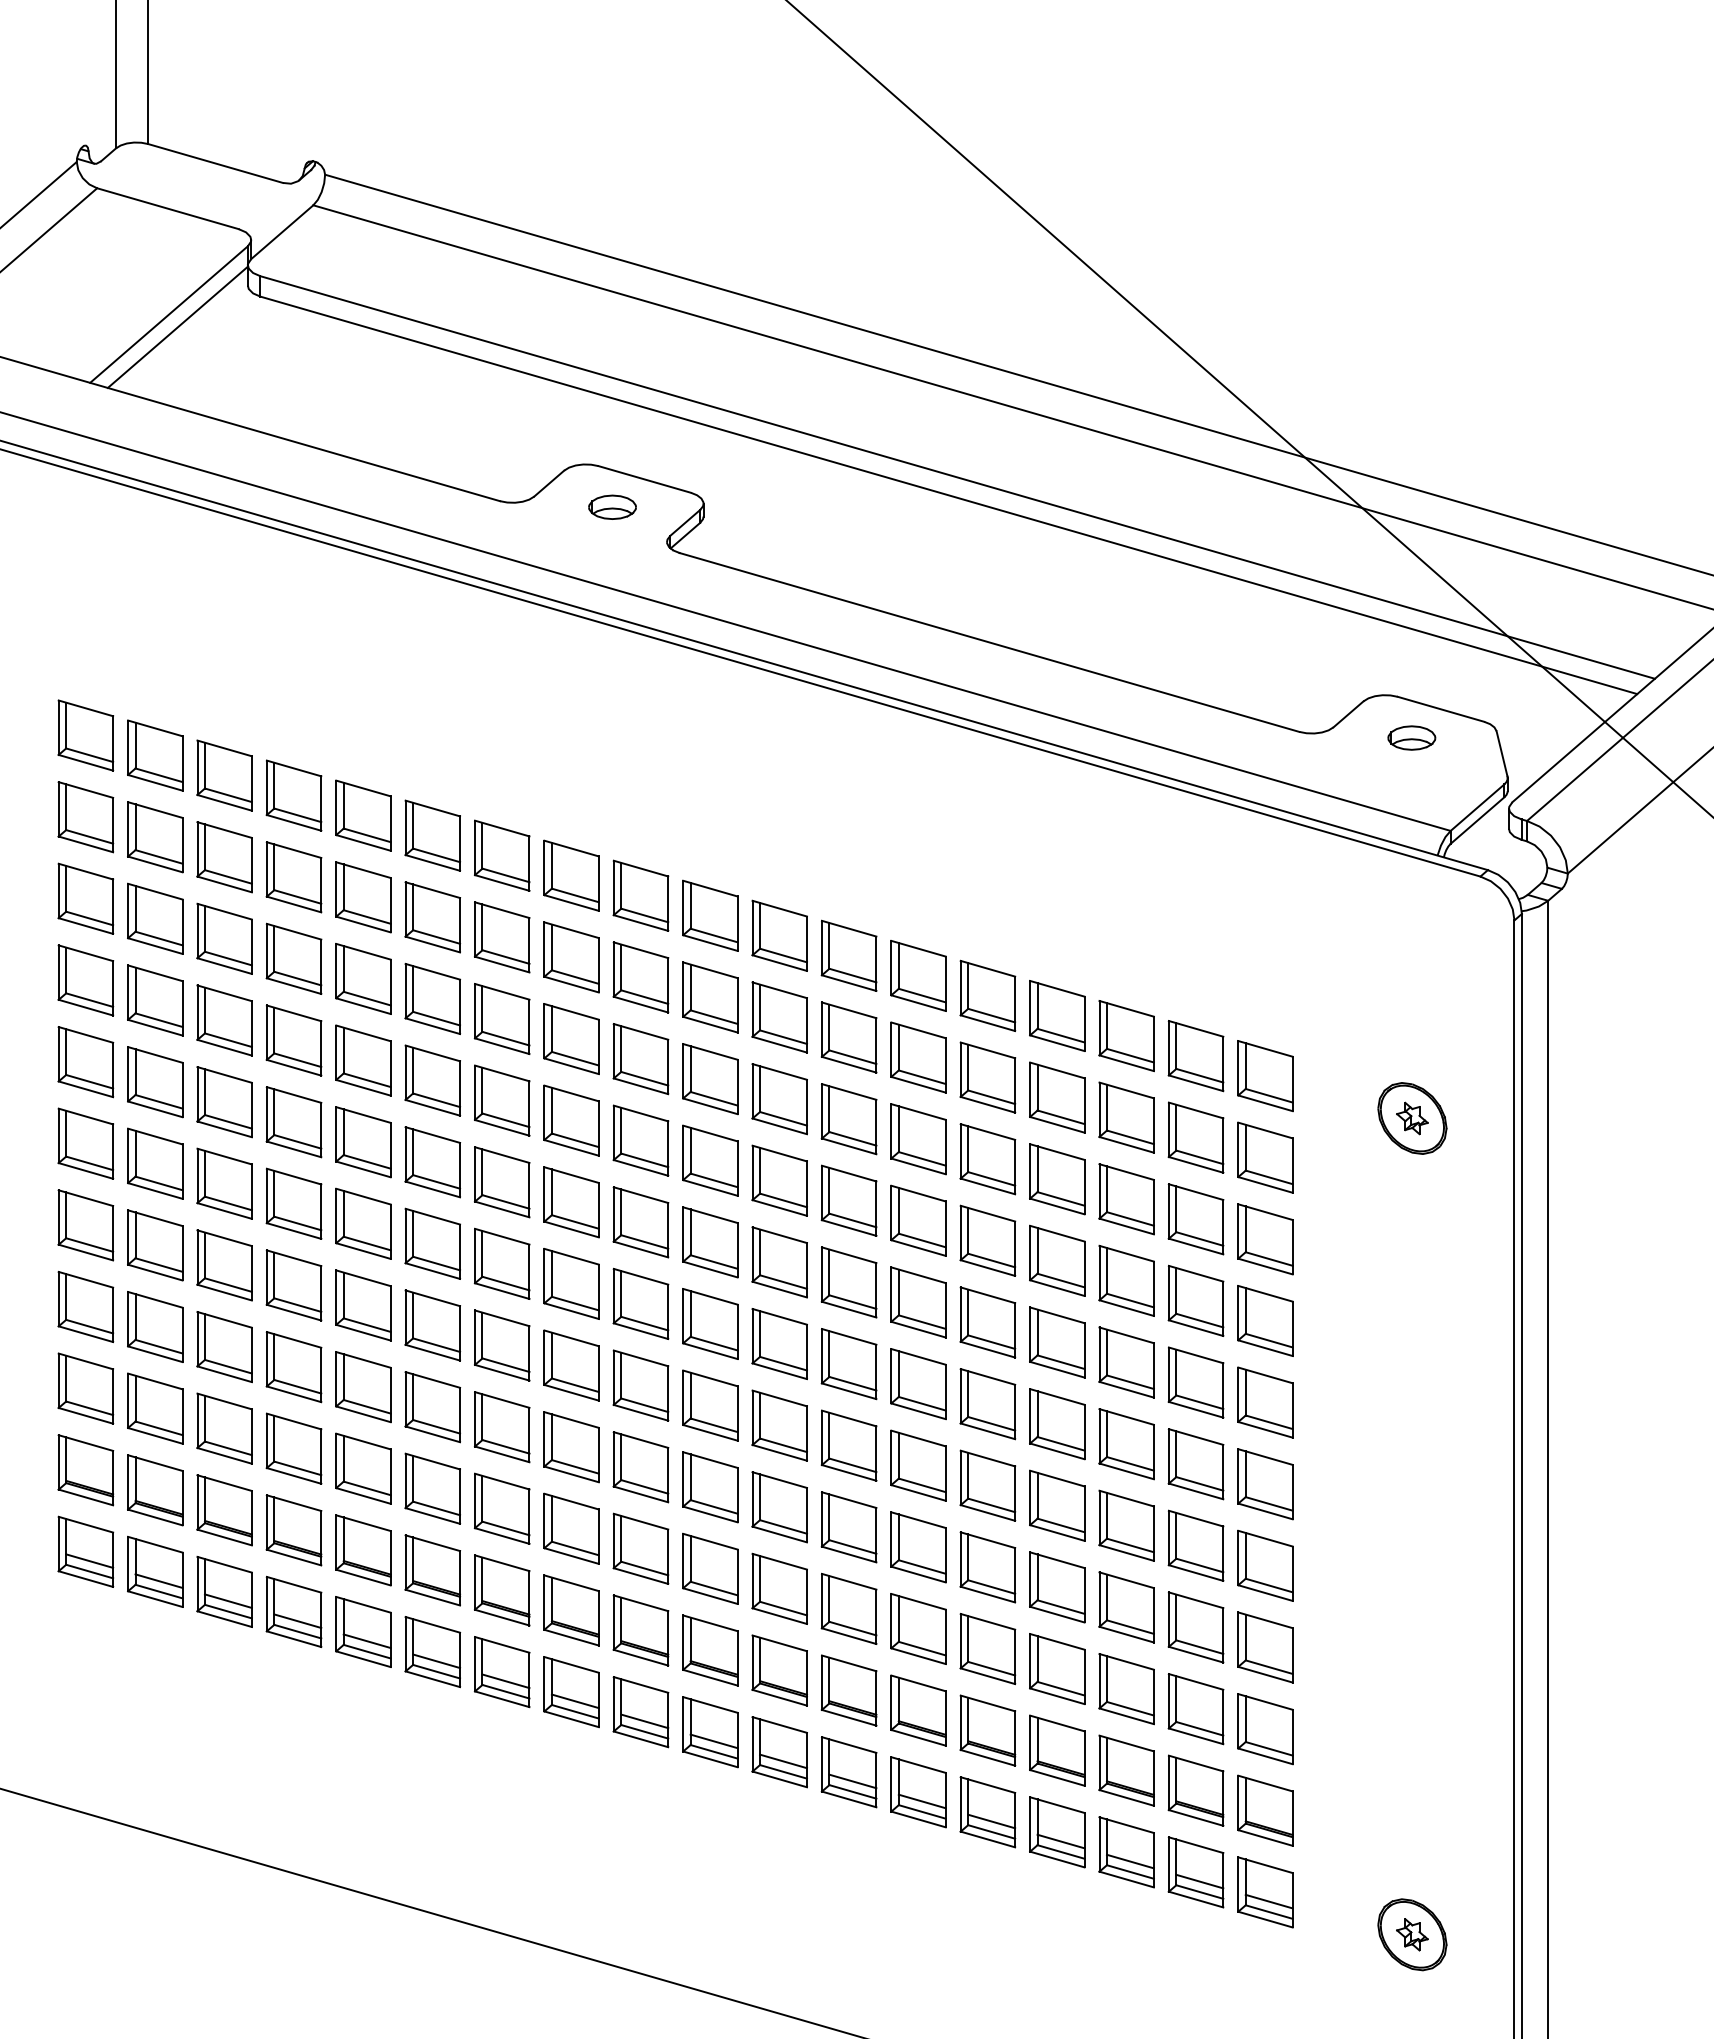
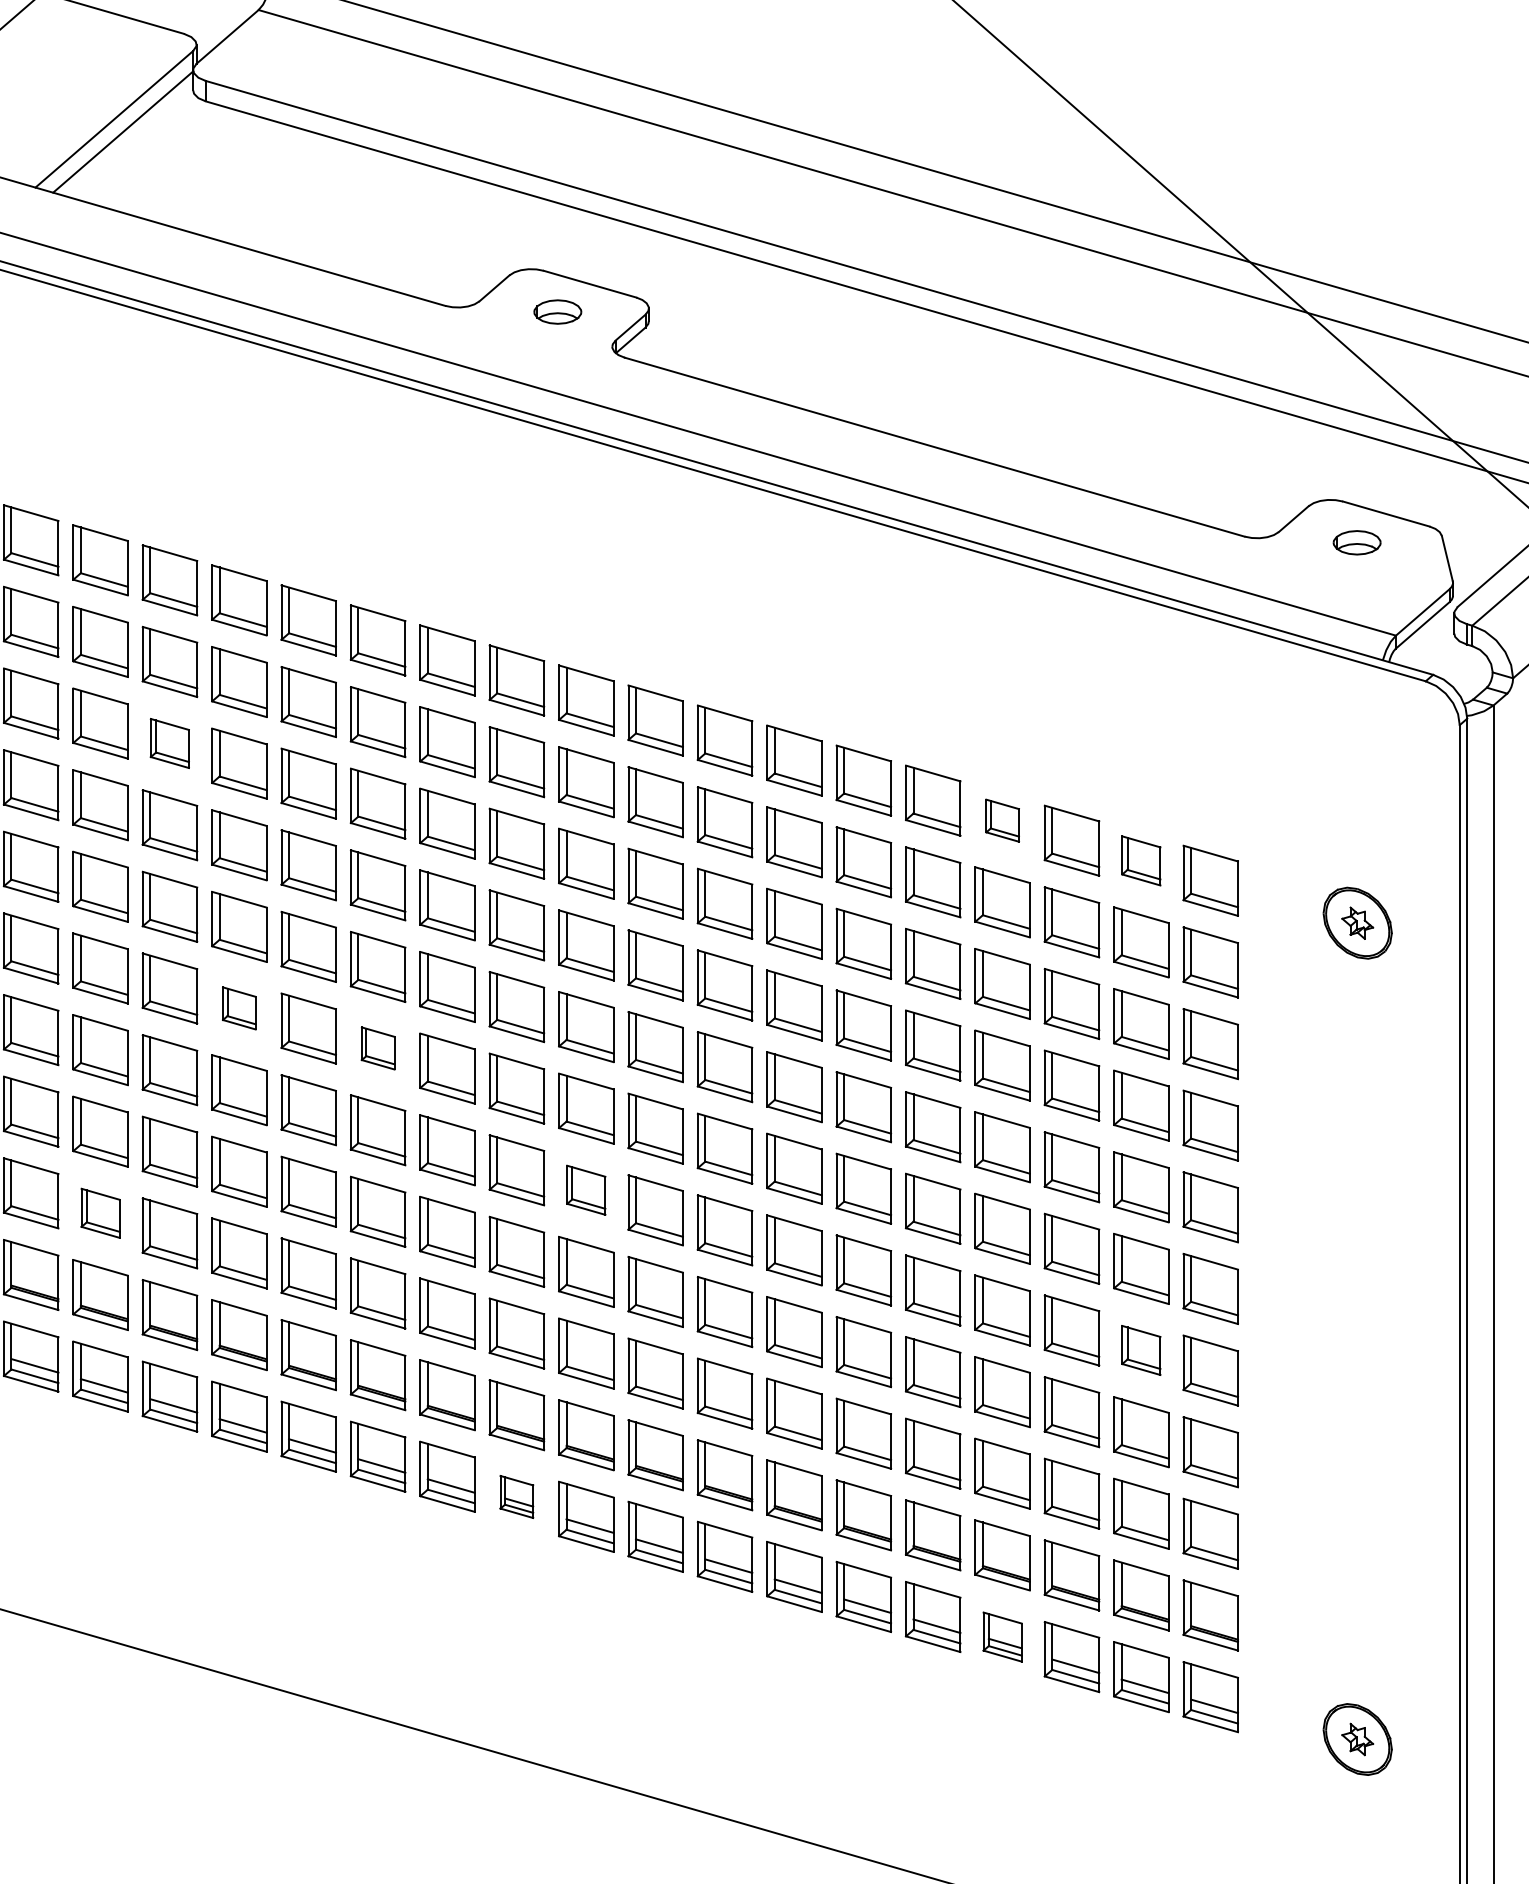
part: (224, 938) -> (169, 743), size x0.7
part: (1057, 1015) -> (1002, 820), size x0.6
part: (1195, 1056) -> (1140, 861), size x0.7
part: (293, 1203) -> (238, 1008), size x0.6
part: (432, 1243) -> (377, 1048), size x0.6
part: (640, 1385) -> (585, 1190), size x0.7
part: (155, 1408) -> (100, 1213), size x0.7
part: (1195, 1545) -> (1140, 1350), size x0.7
part: (571, 1692) -> (516, 1497), size x0.6
part: (1057, 1832) -> (1002, 1637), size x0.7

